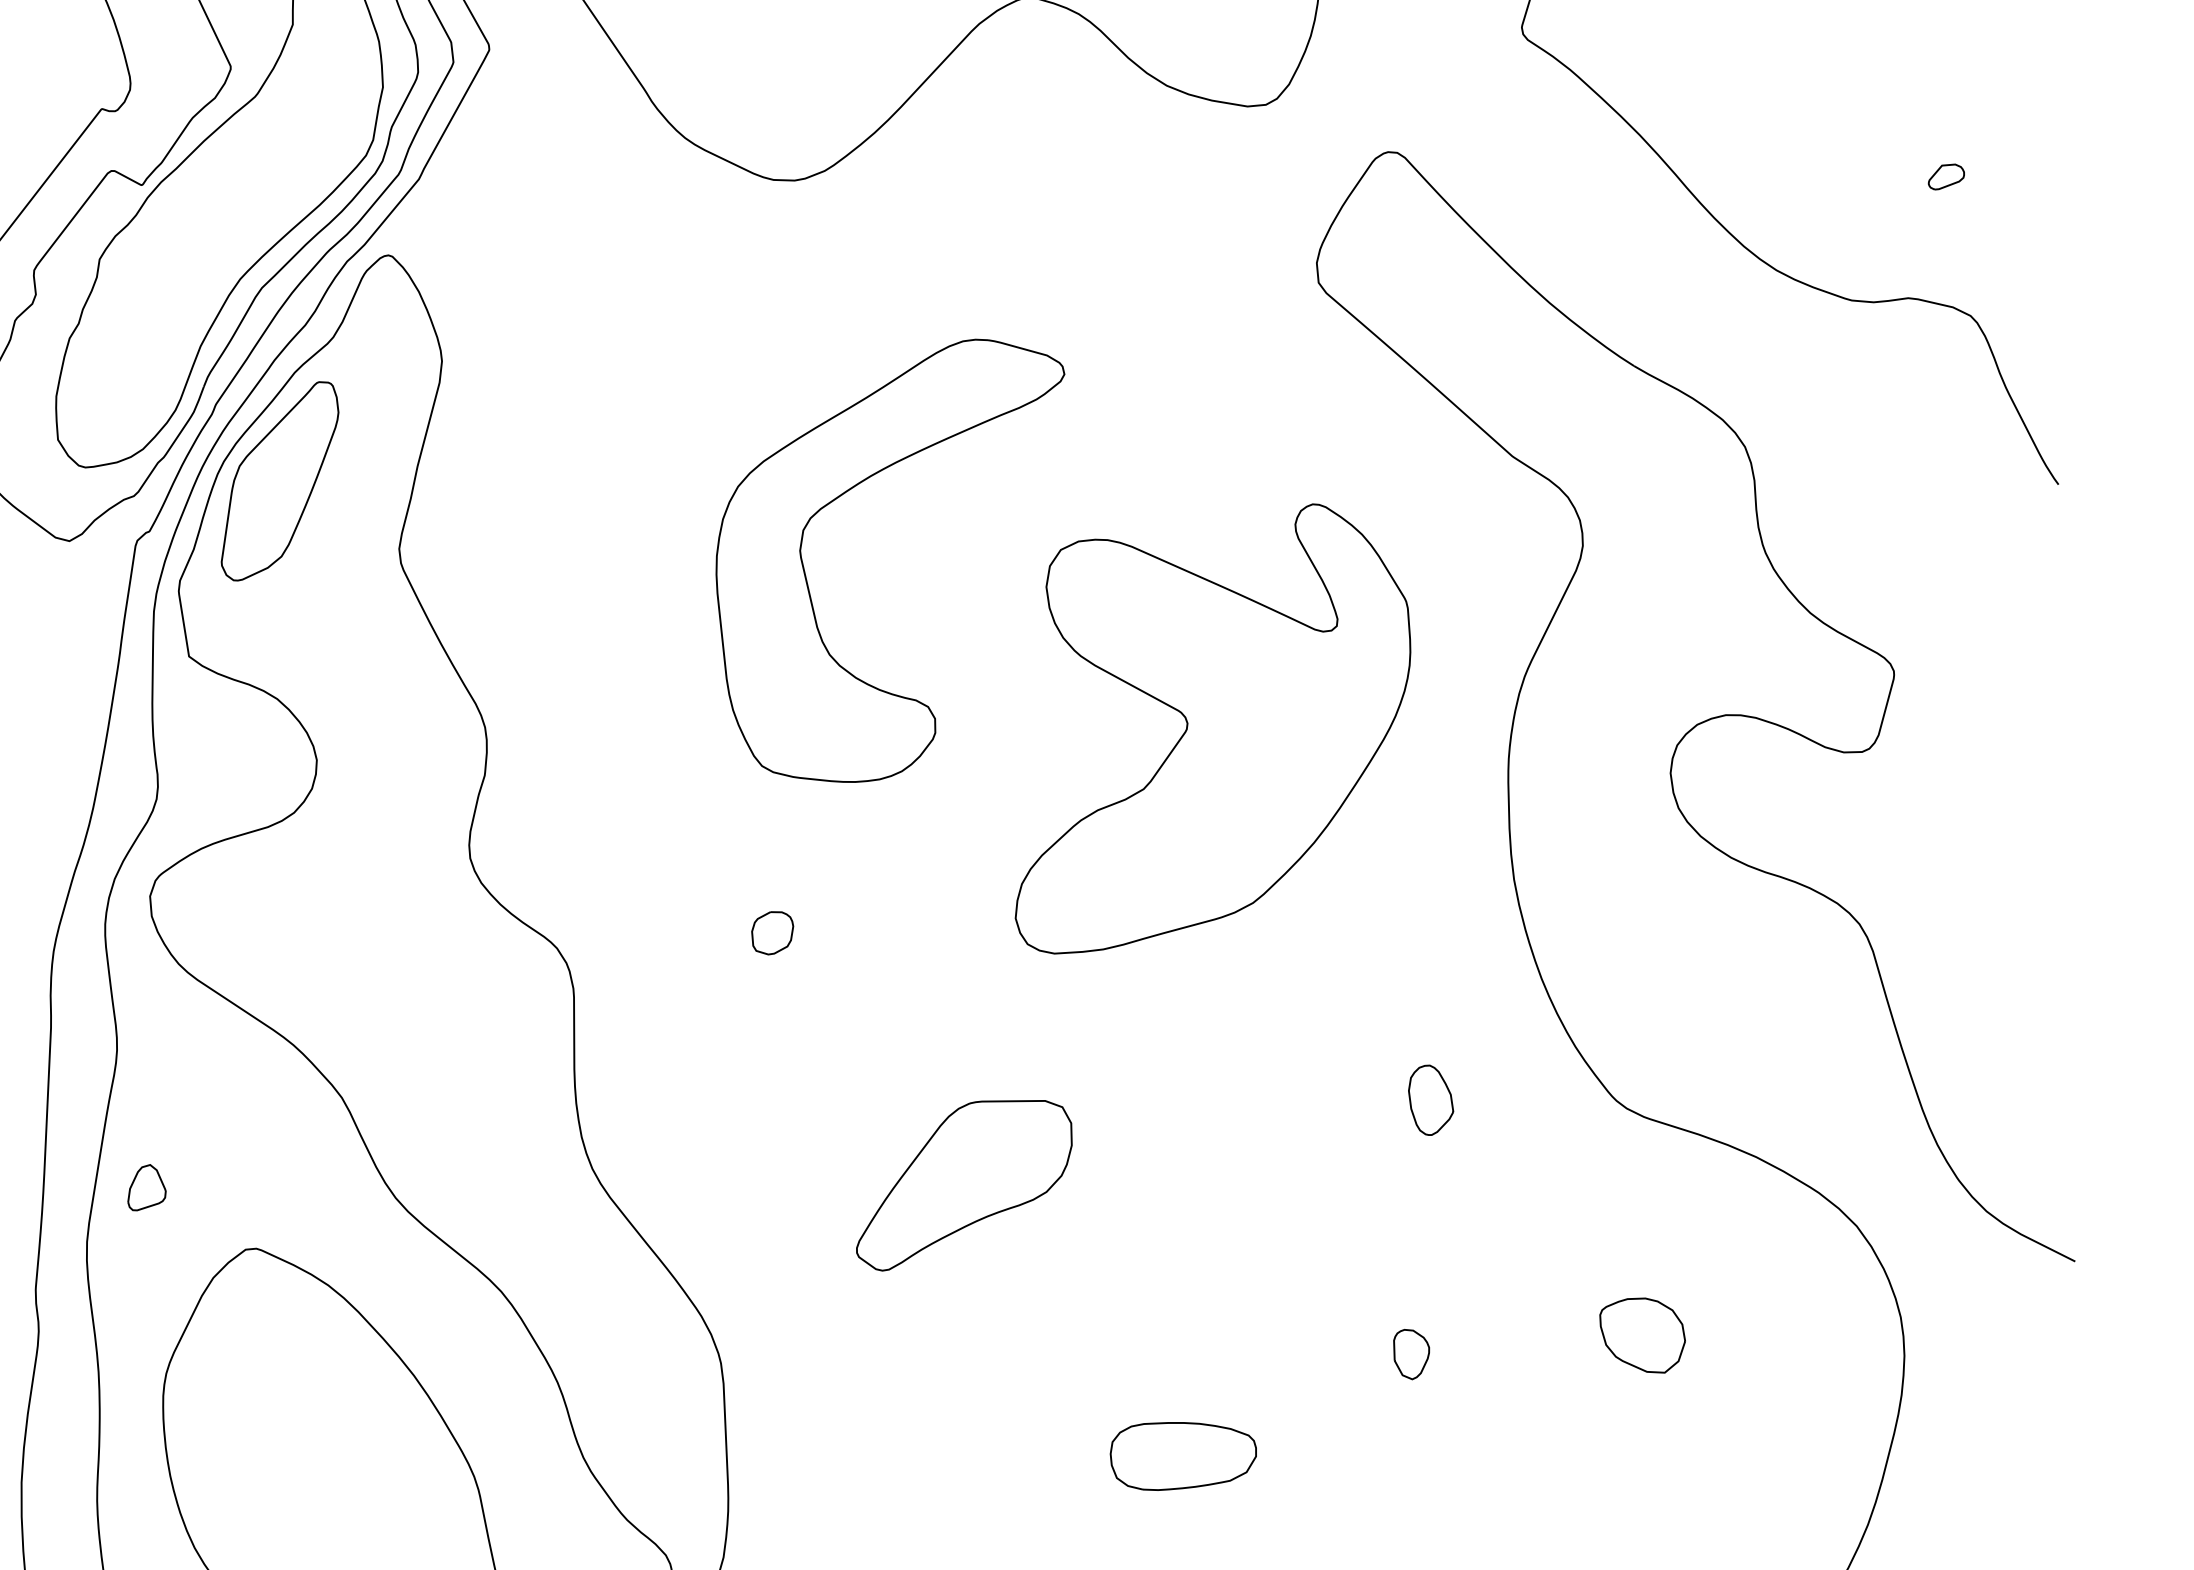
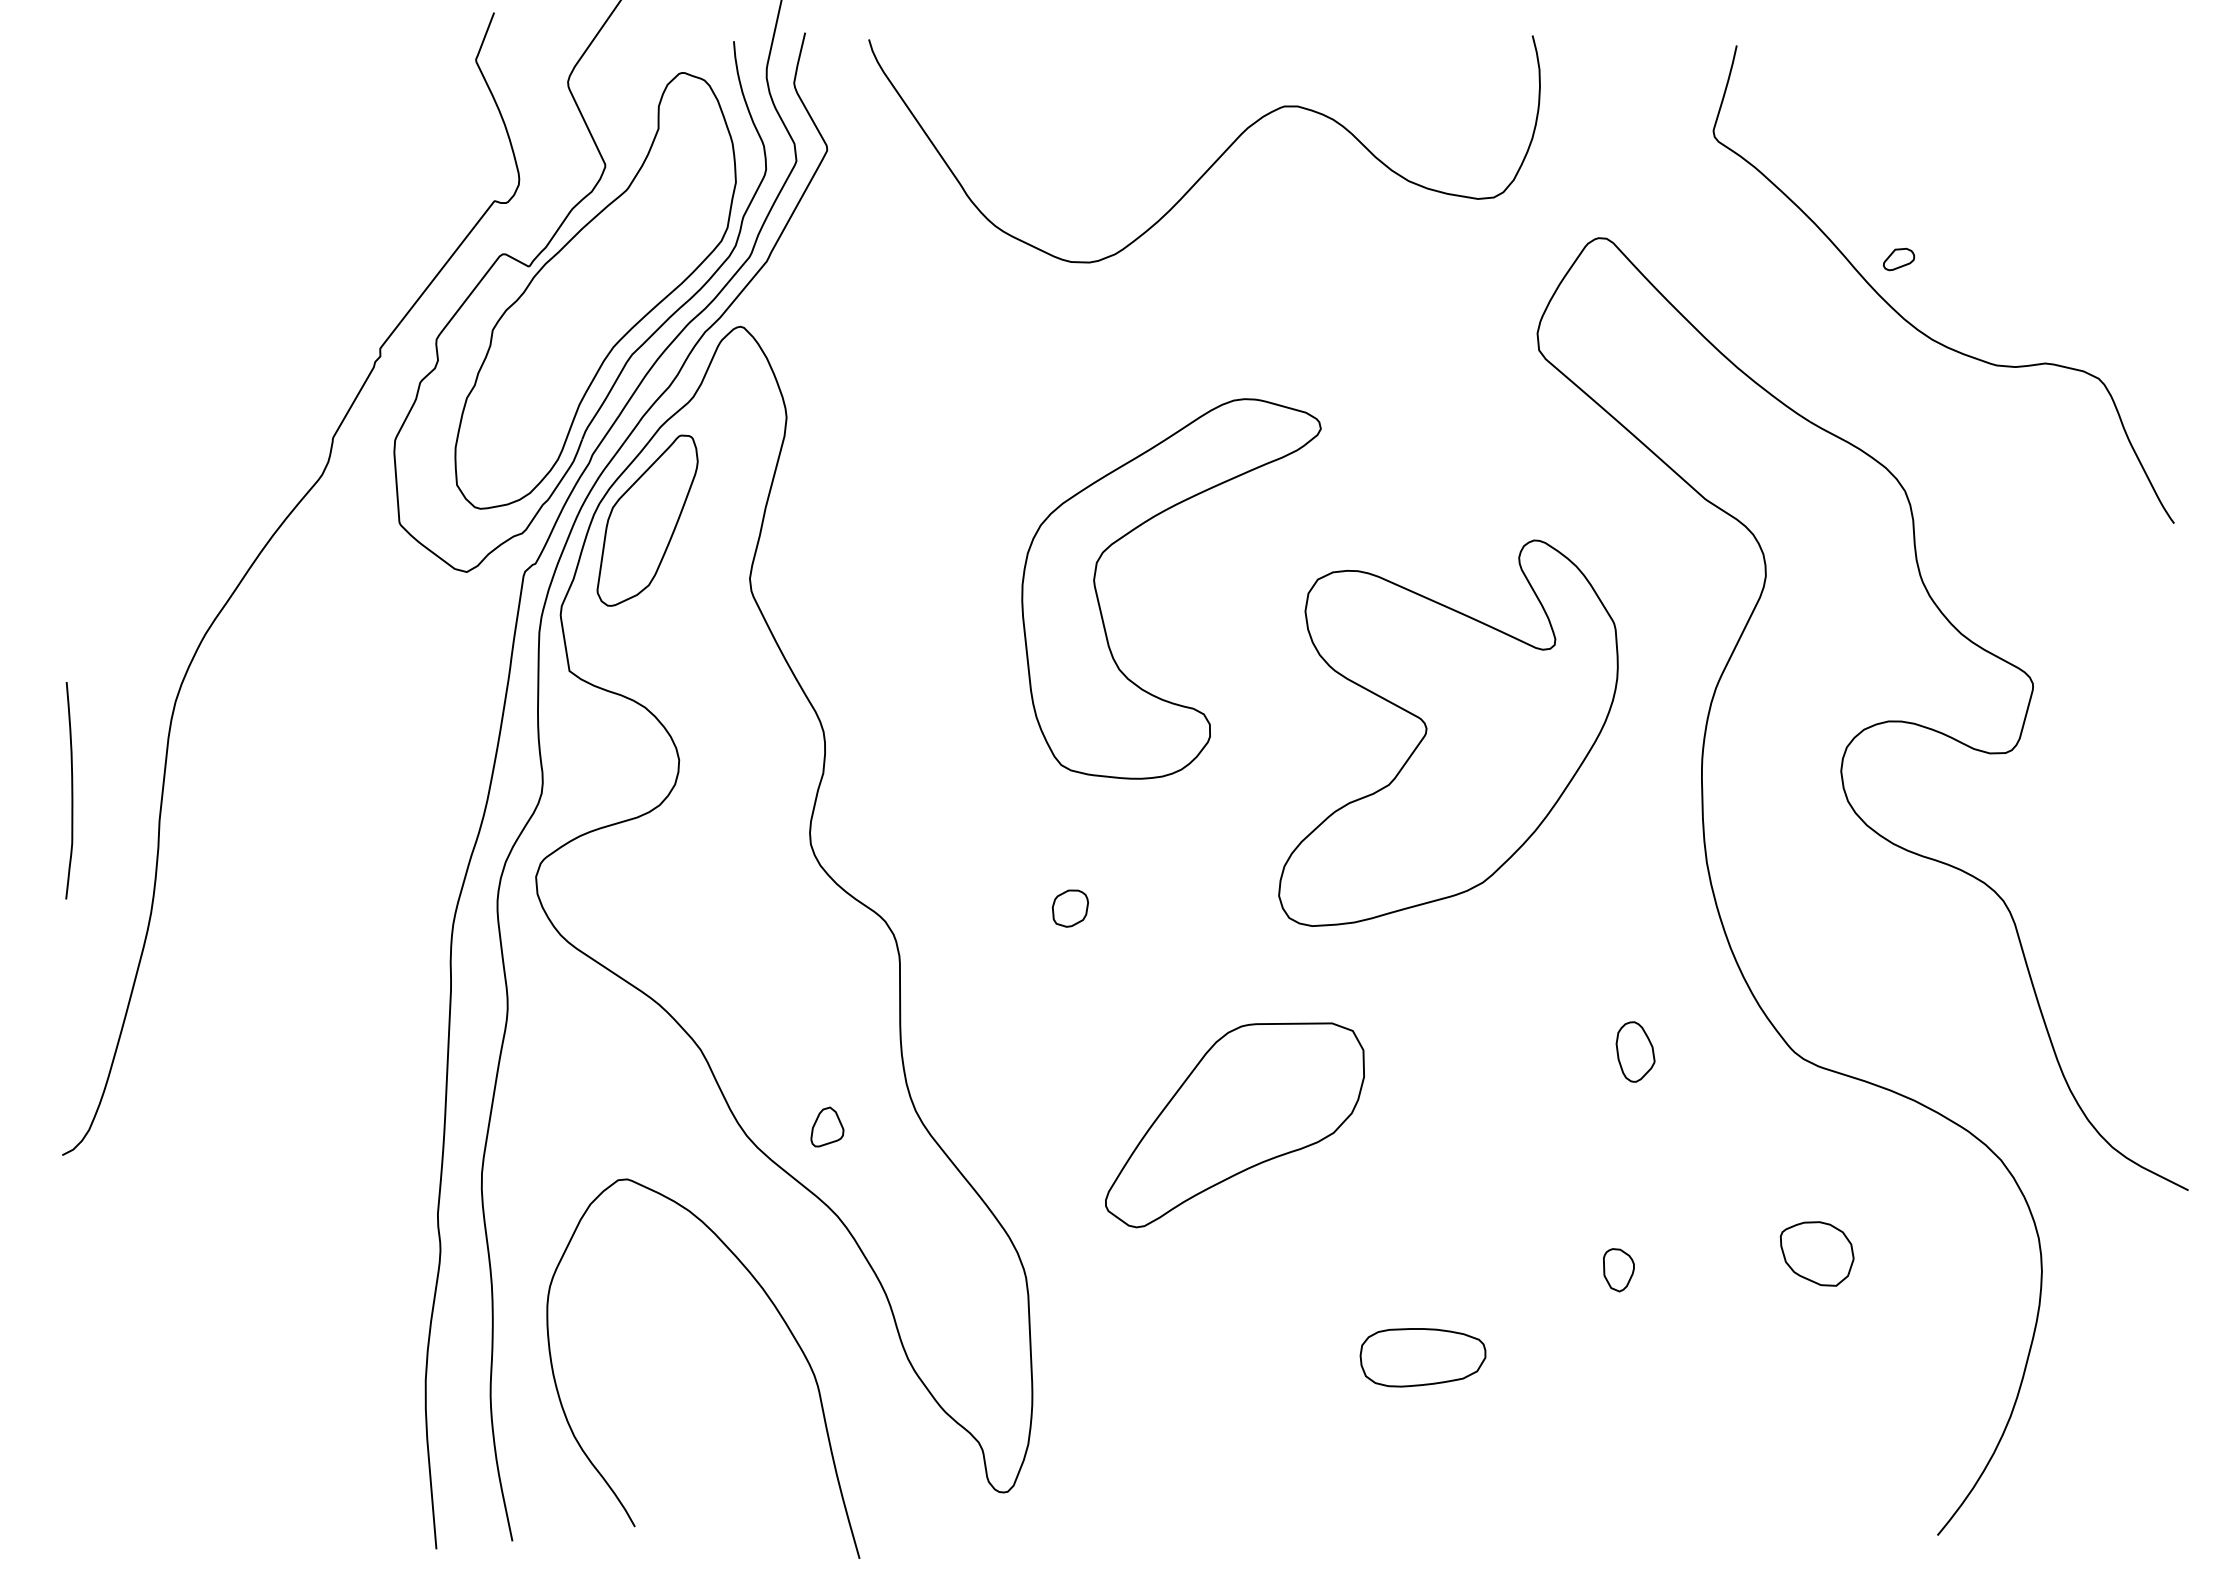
part: (1947, 177) -> (1899, 259), moved
part: (963, 1185) -> (1234, 1125), size x1.4
part: (147, 1187) -> (827, 1126), moved

